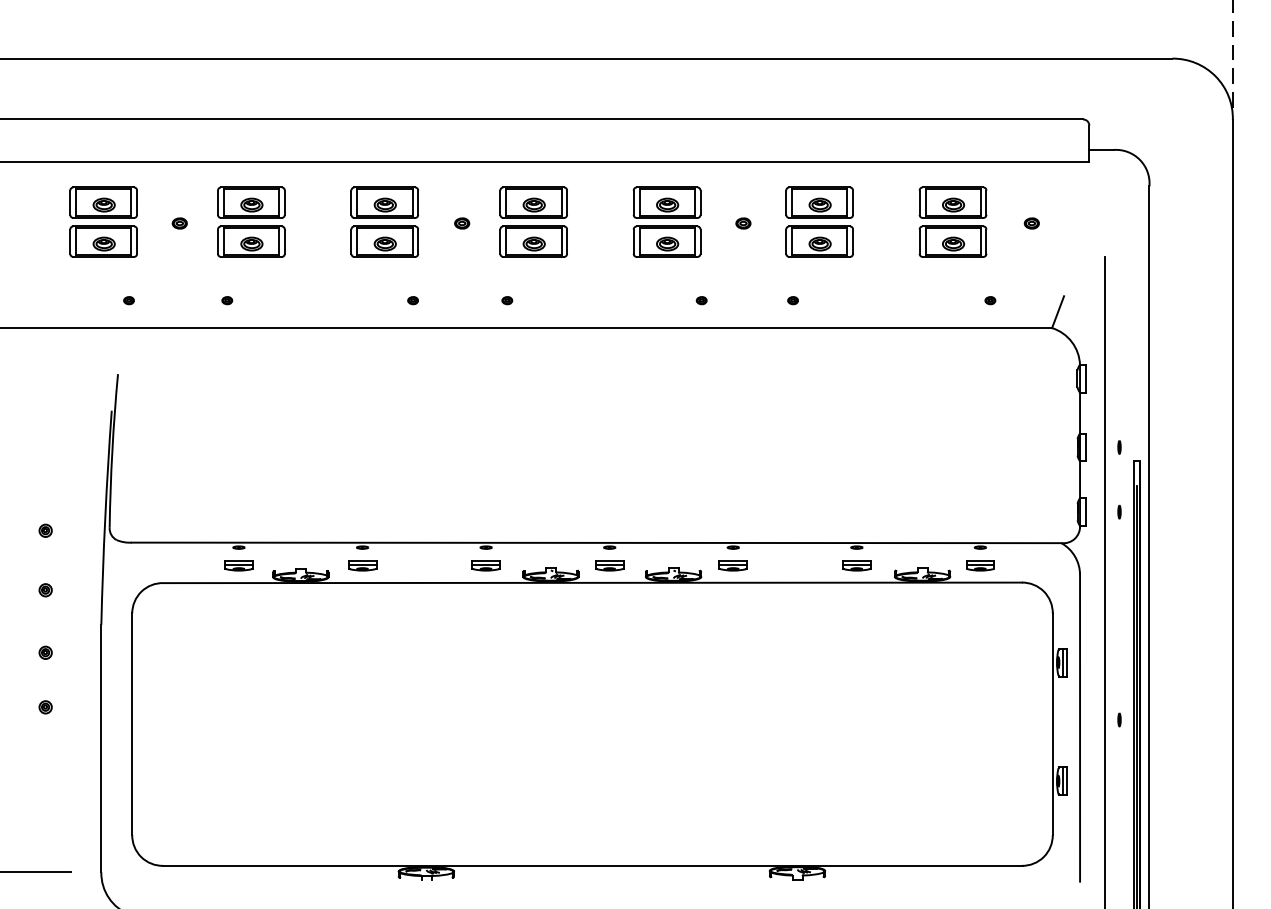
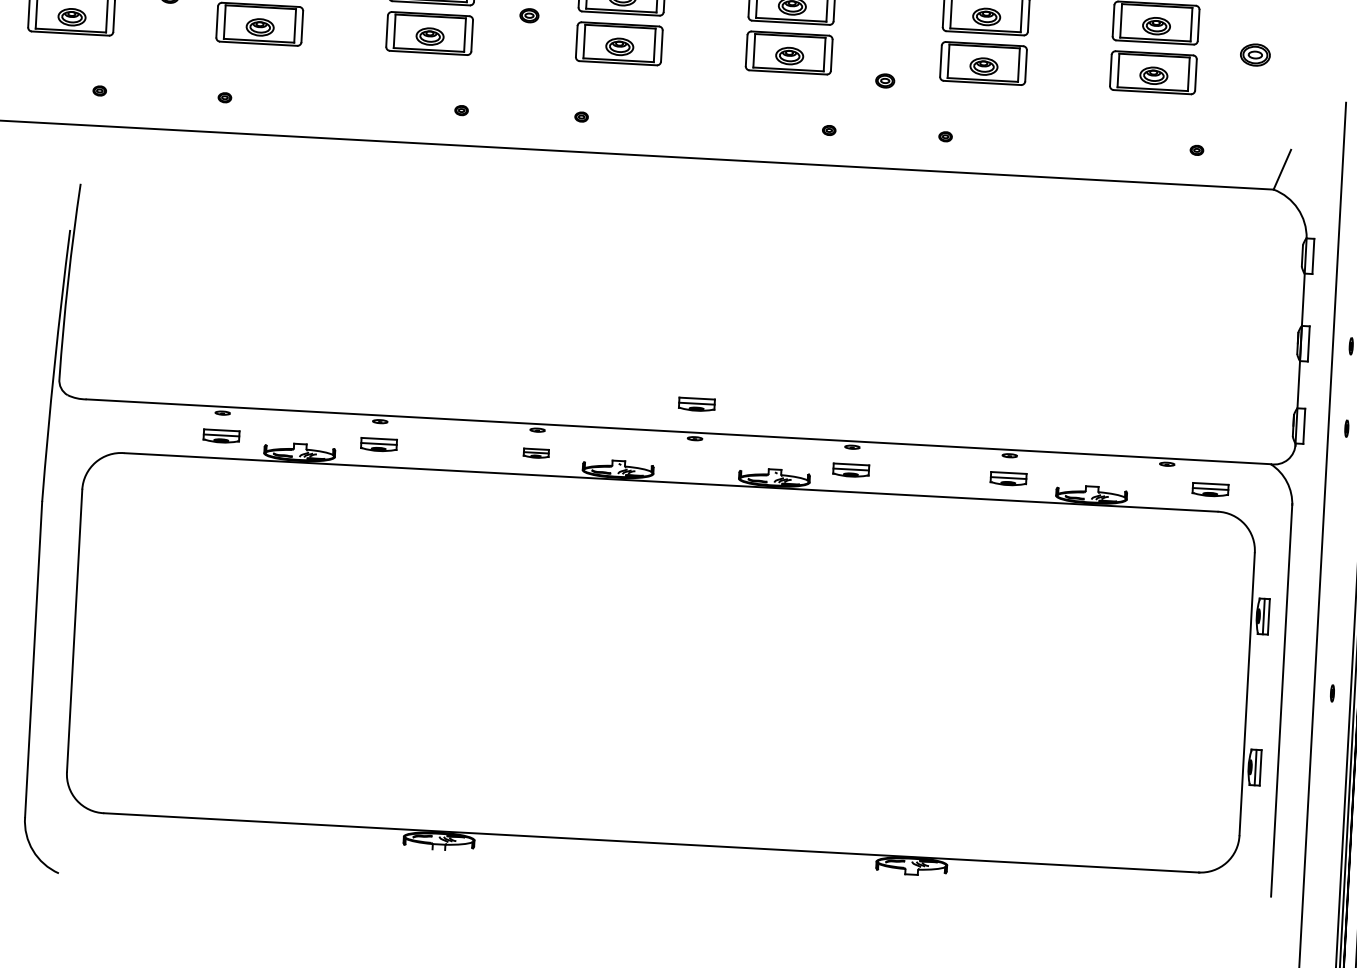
part: (743, 223) -> (885, 80), moved
part: (1031, 223) -> (1254, 54), size x1.6
part: (485, 565) -> (535, 452), size x0.7
part: (609, 565) -> (696, 404), moved
part: (980, 565) -> (1210, 489), moved

